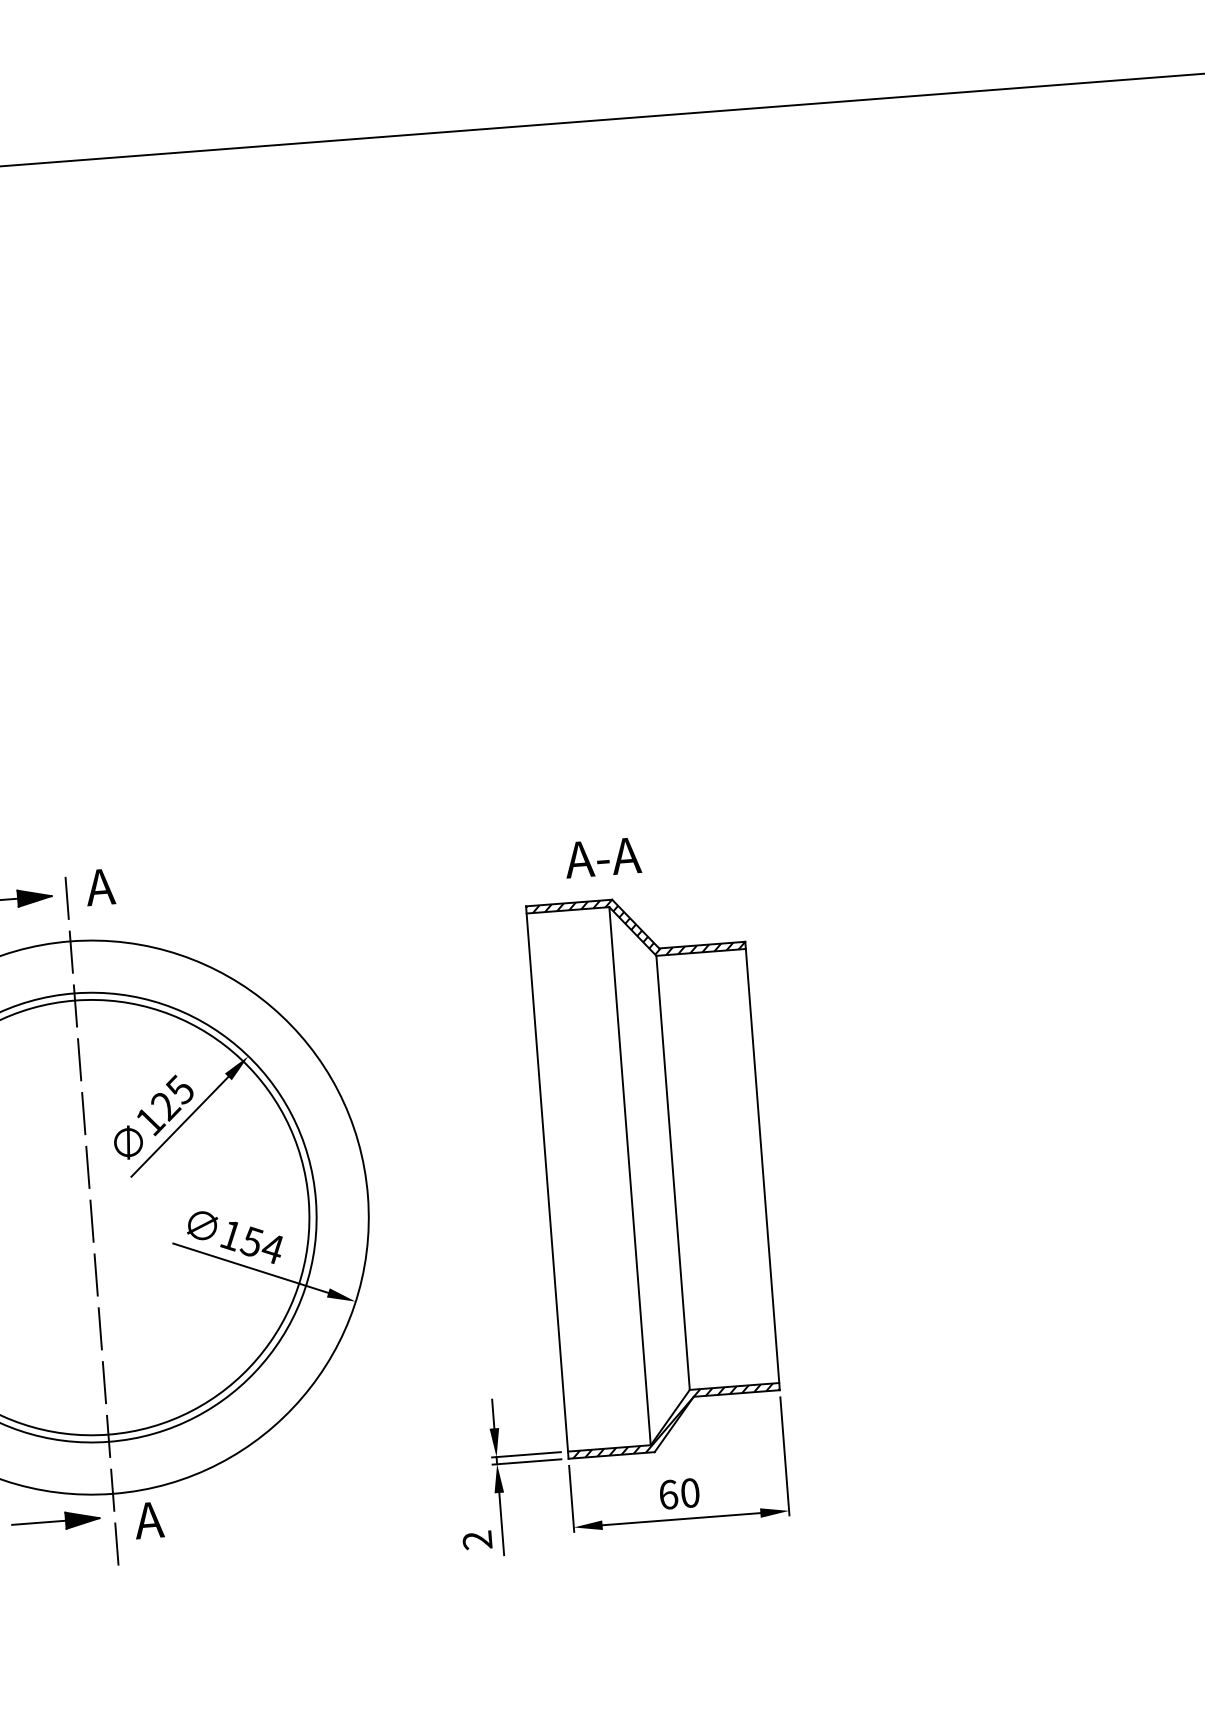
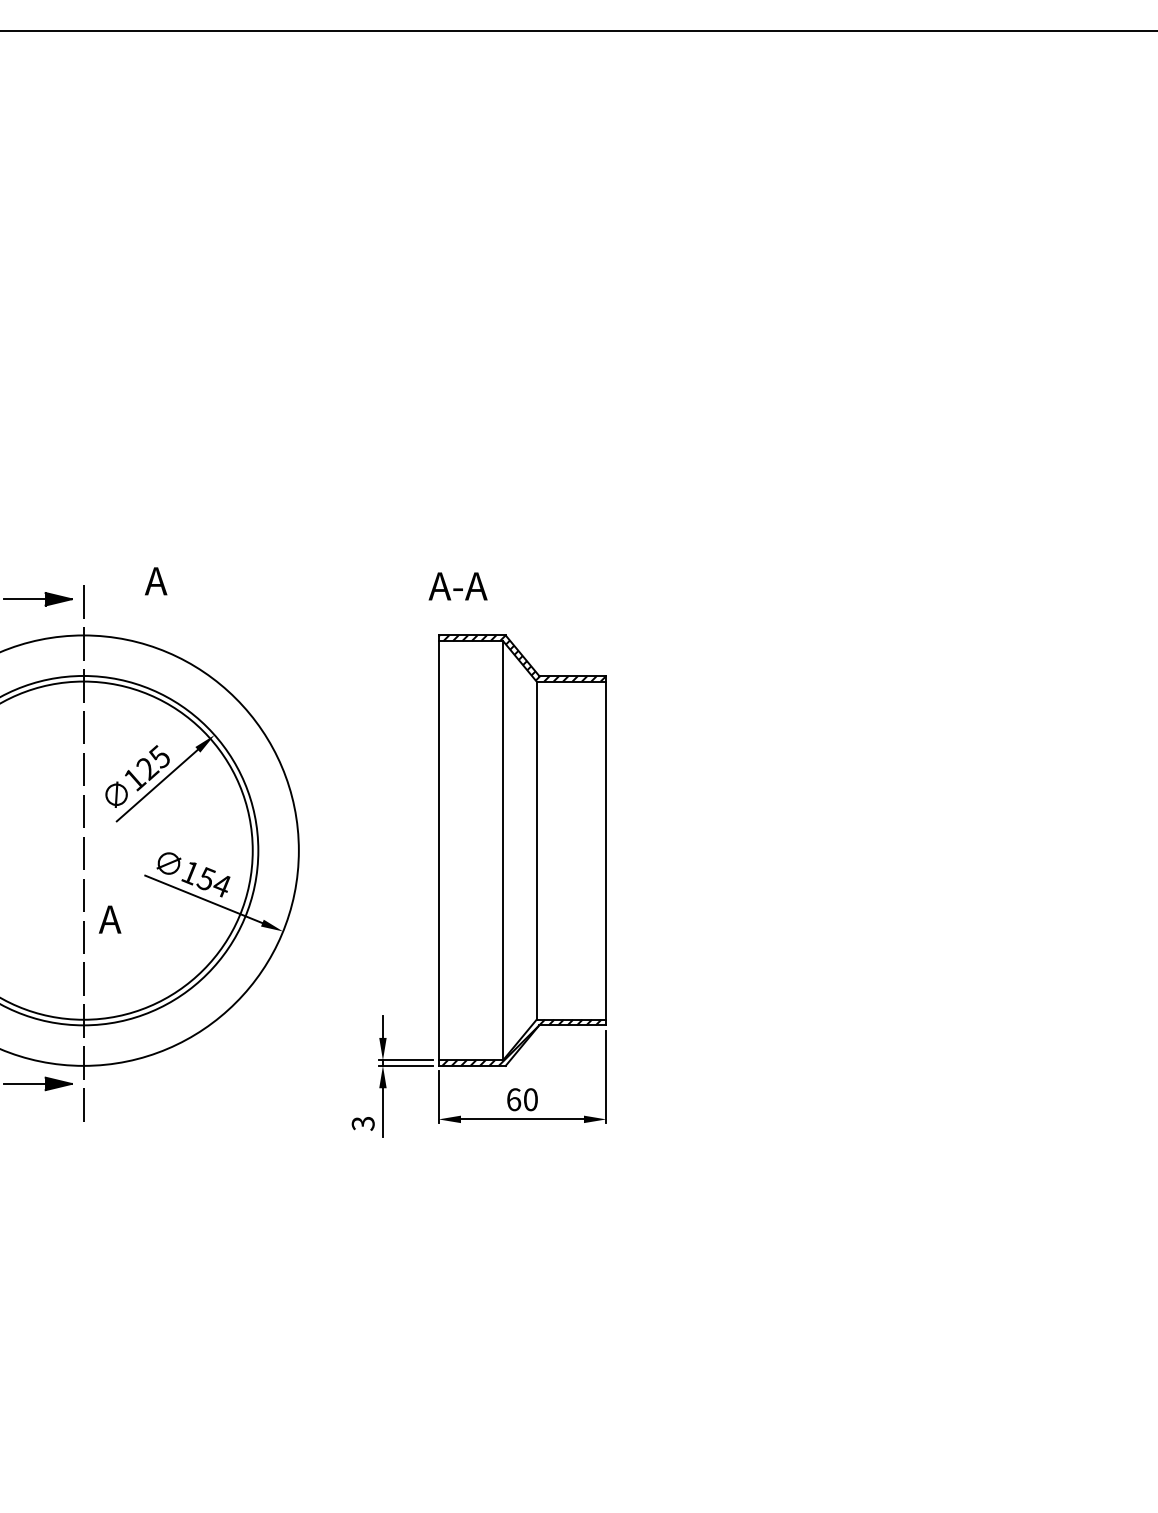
text: (602, 857) -> (457, 586), moved
text: (101, 887) -> (156, 581), moved
text: (148, 1520) -> (109, 919), moved
text: (477, 1540) -> (363, 1123), 2 -> 3

